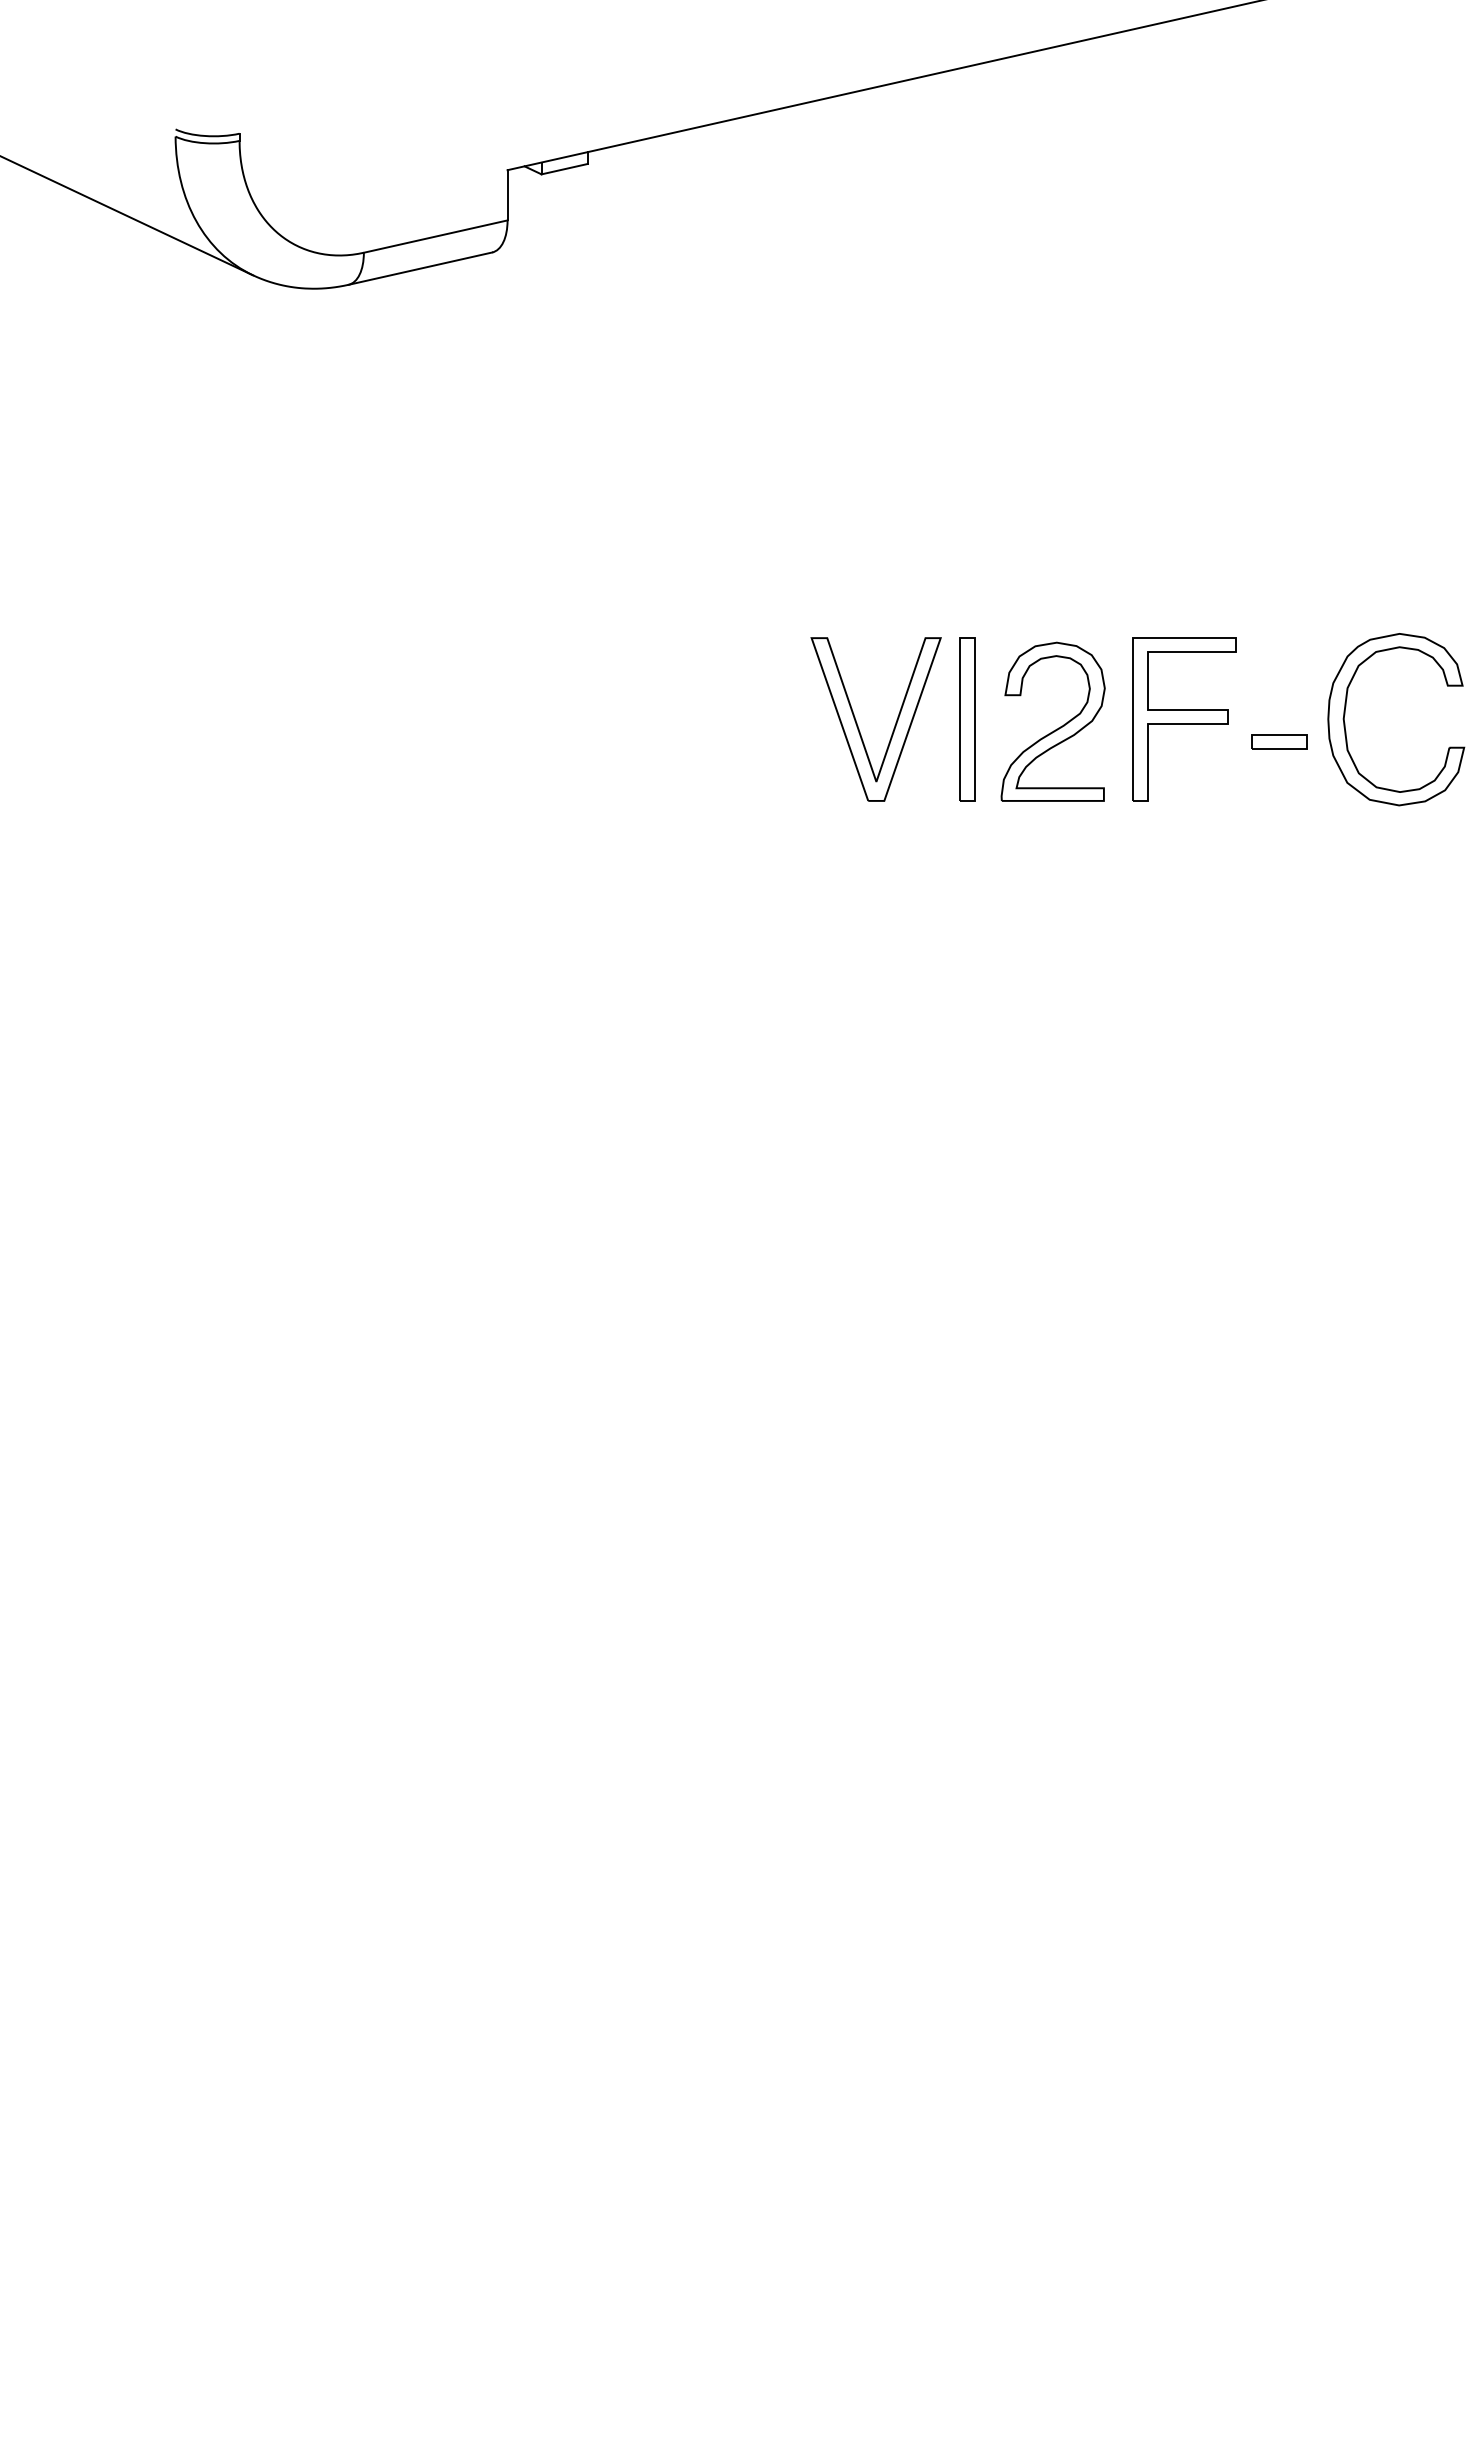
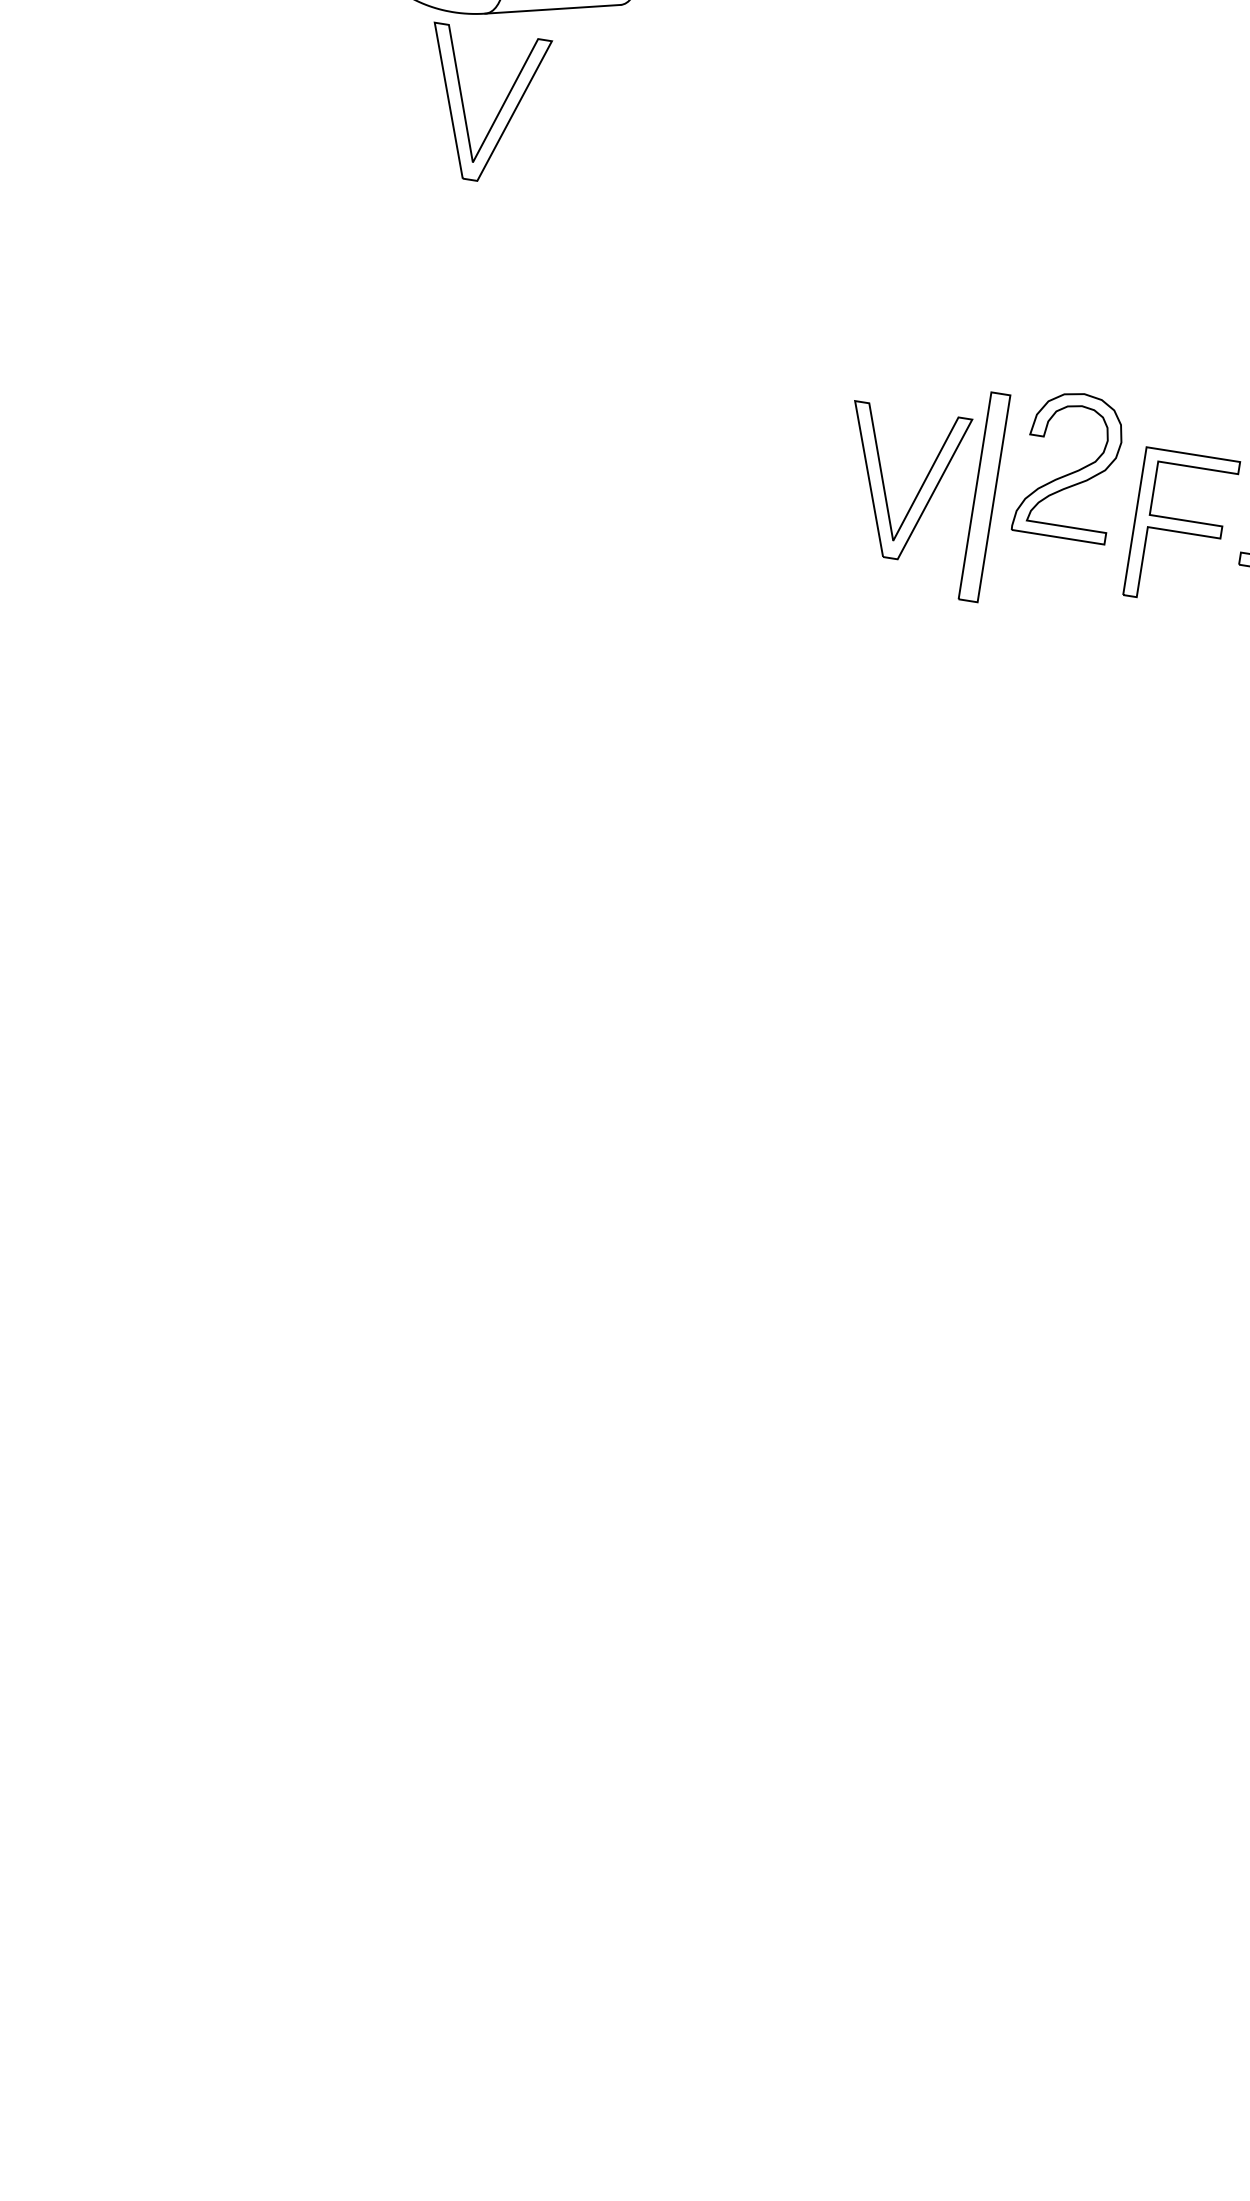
part: (342, 390) -> (464, 108), added
part: (967, 719) -> (984, 497), size x1.4
part: (1058, 727) -> (1073, 471), moved

